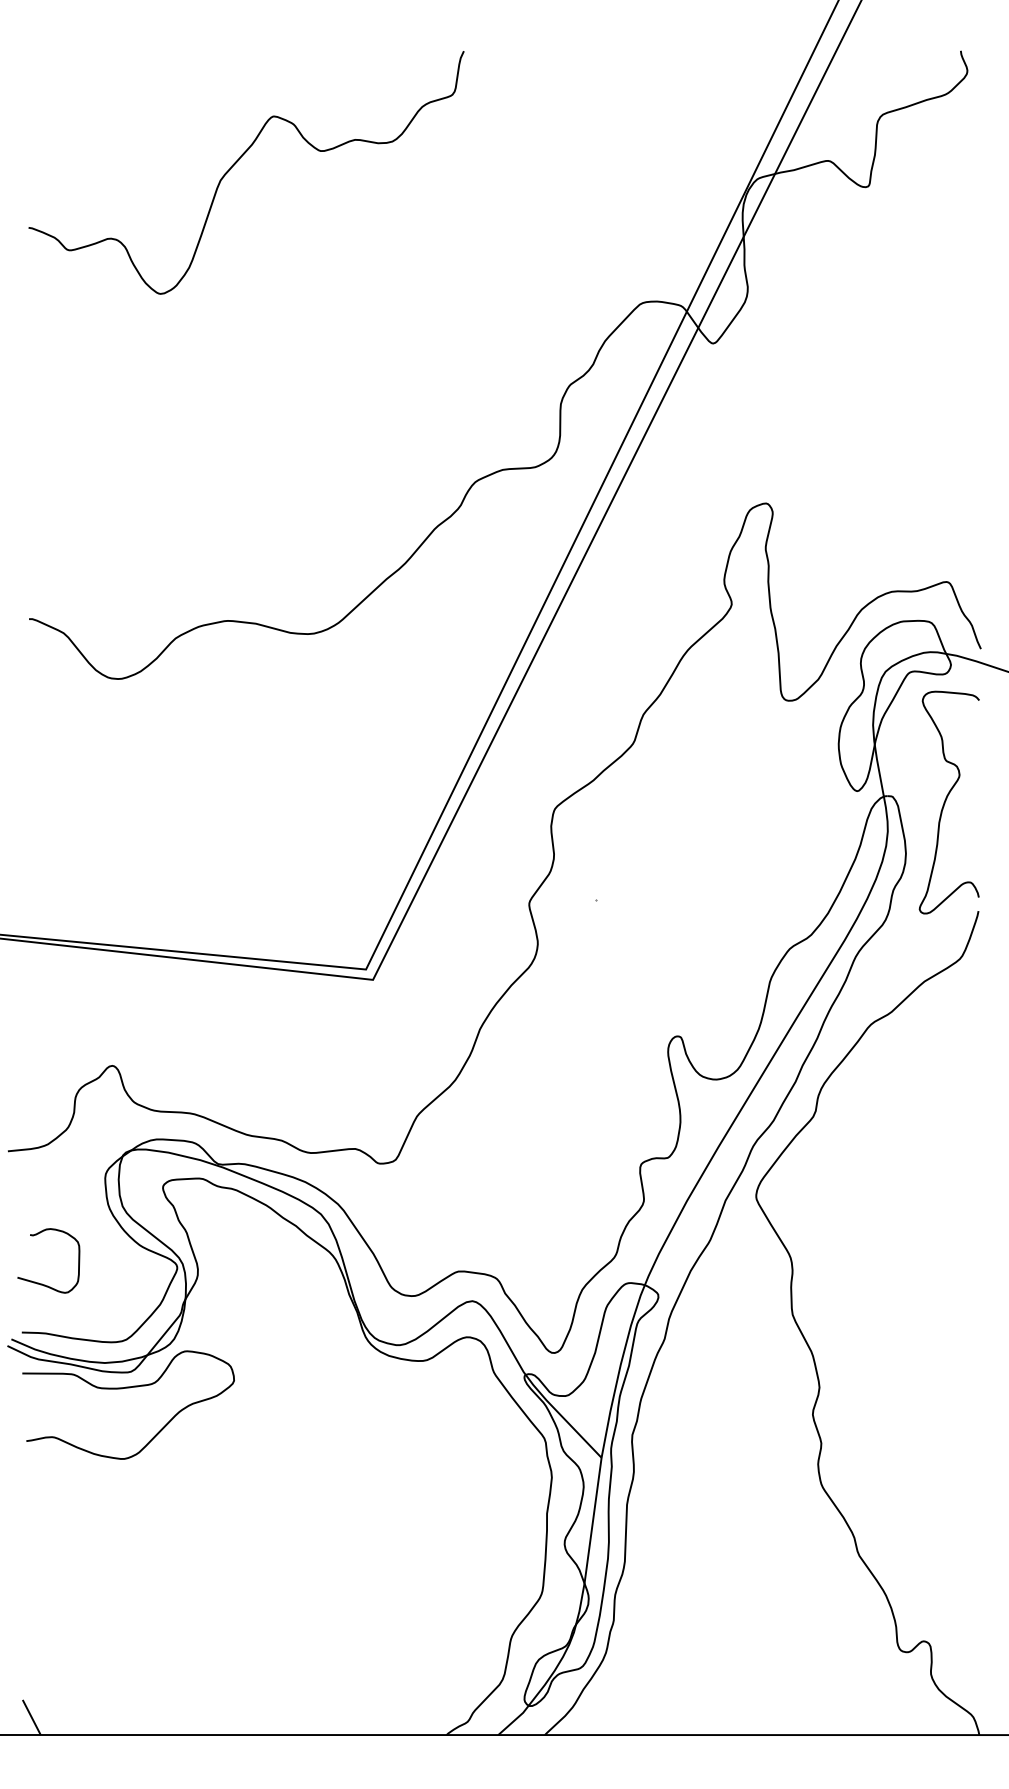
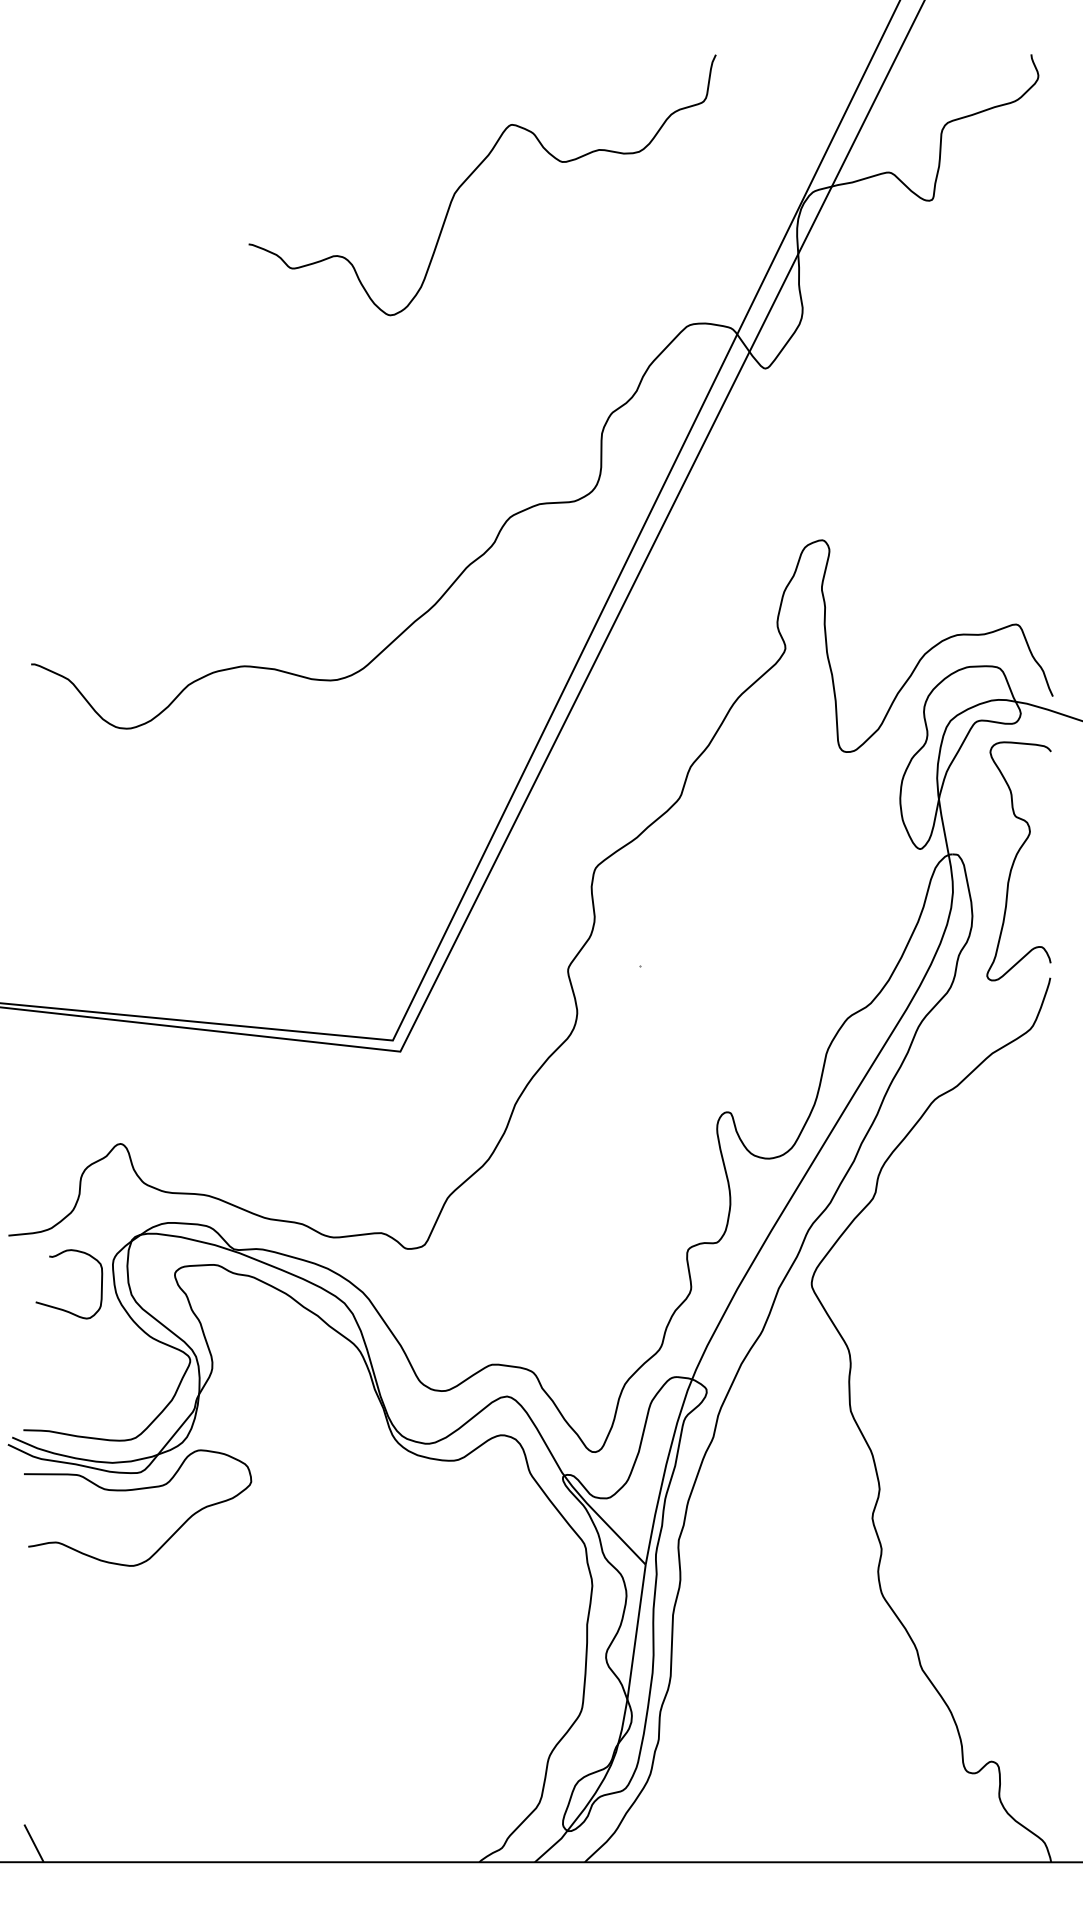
curve: (237, 162) -> (472, 174), moved
curve: (41, 1283) -> (61, 1308), moved

